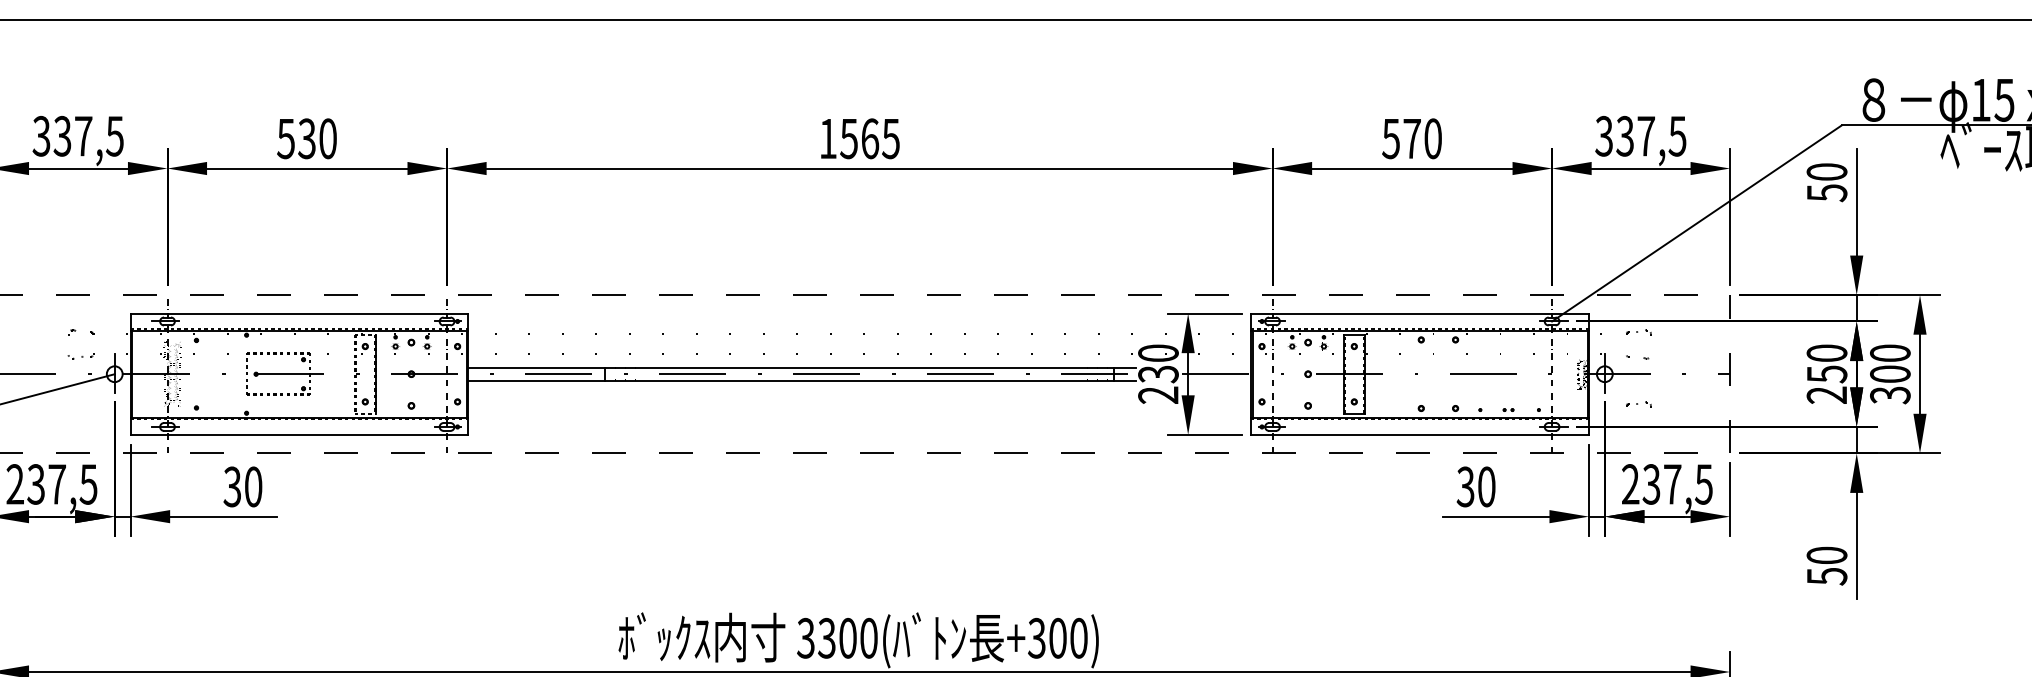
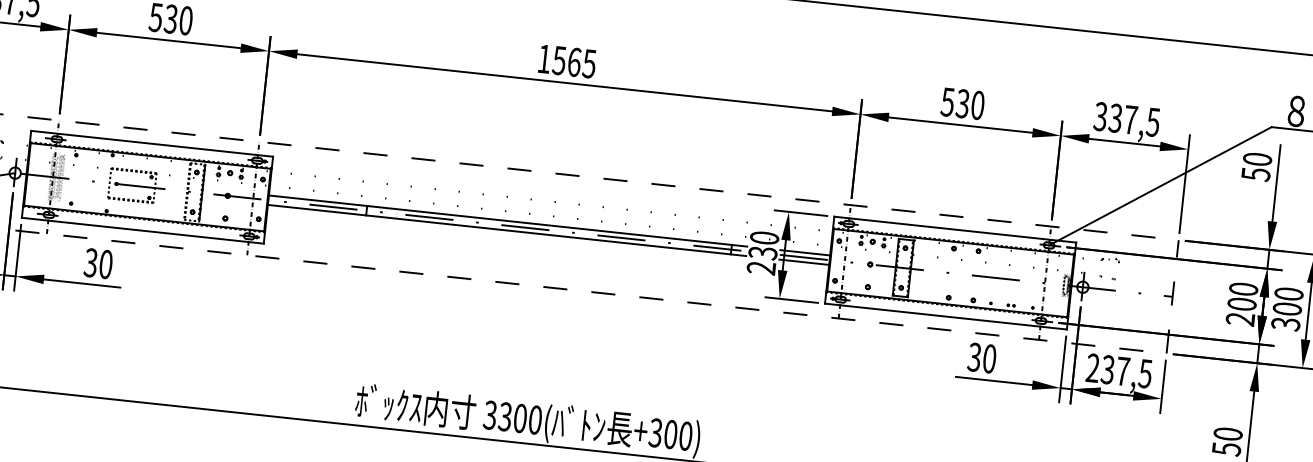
text: (1411, 138) -> (962, 103), 570 -> 530
line: (1216, 367) -> (805, 252), added
text: (1826, 374) -> (1241, 304), 250 -> 200
line: (1216, 380) -> (804, 262), added
part: (1638, 404) -> (1104, 311), removed

